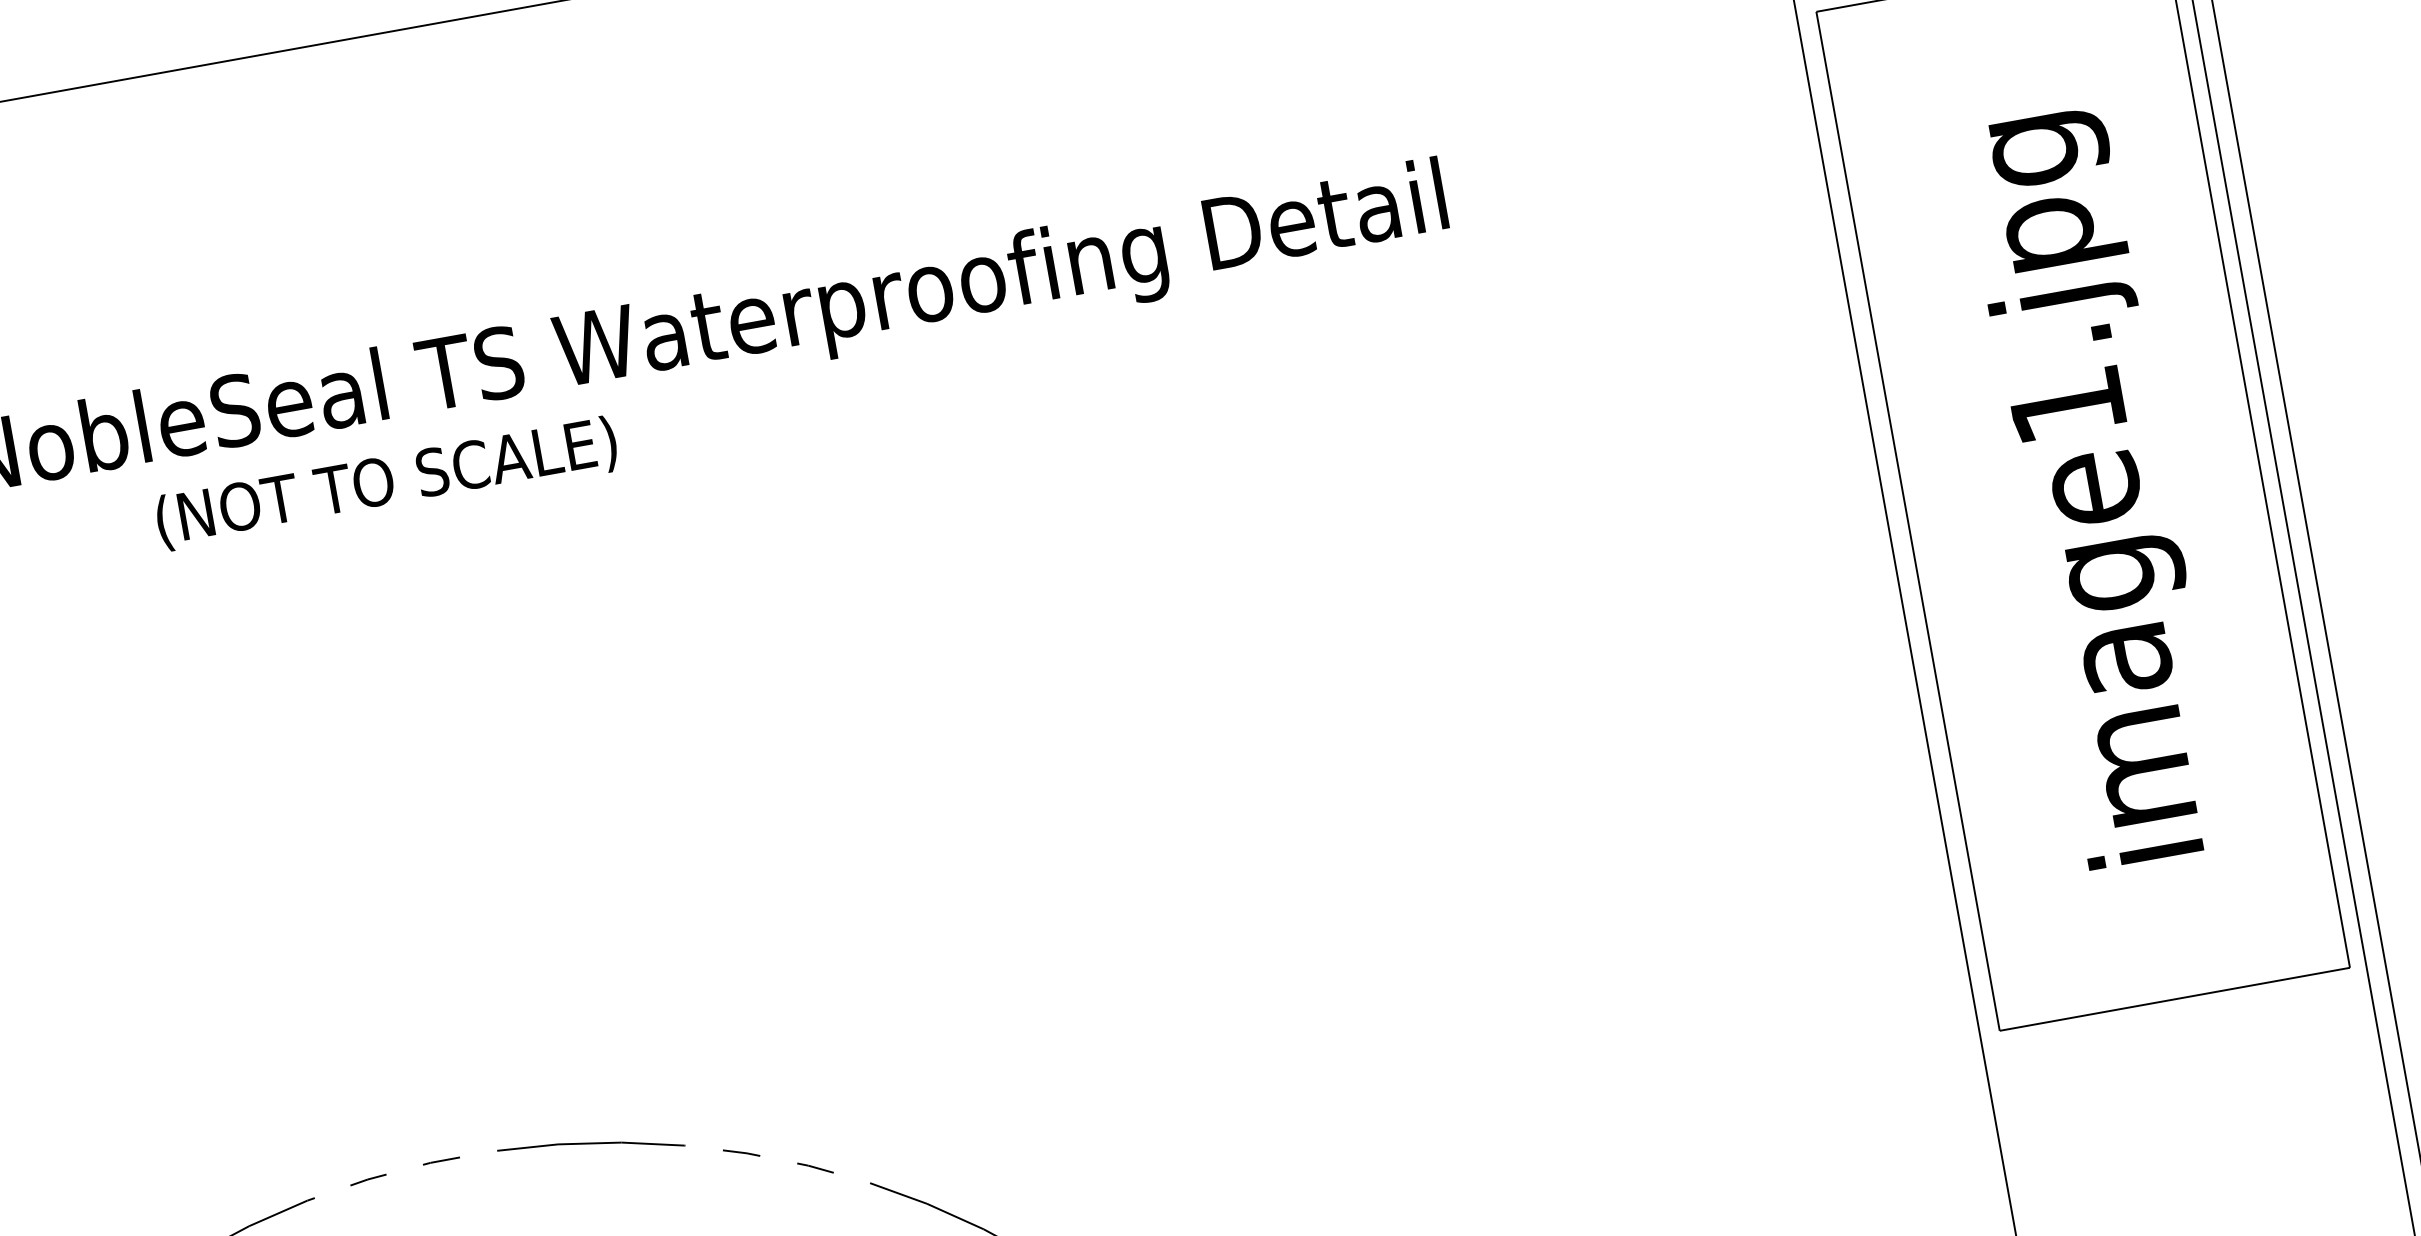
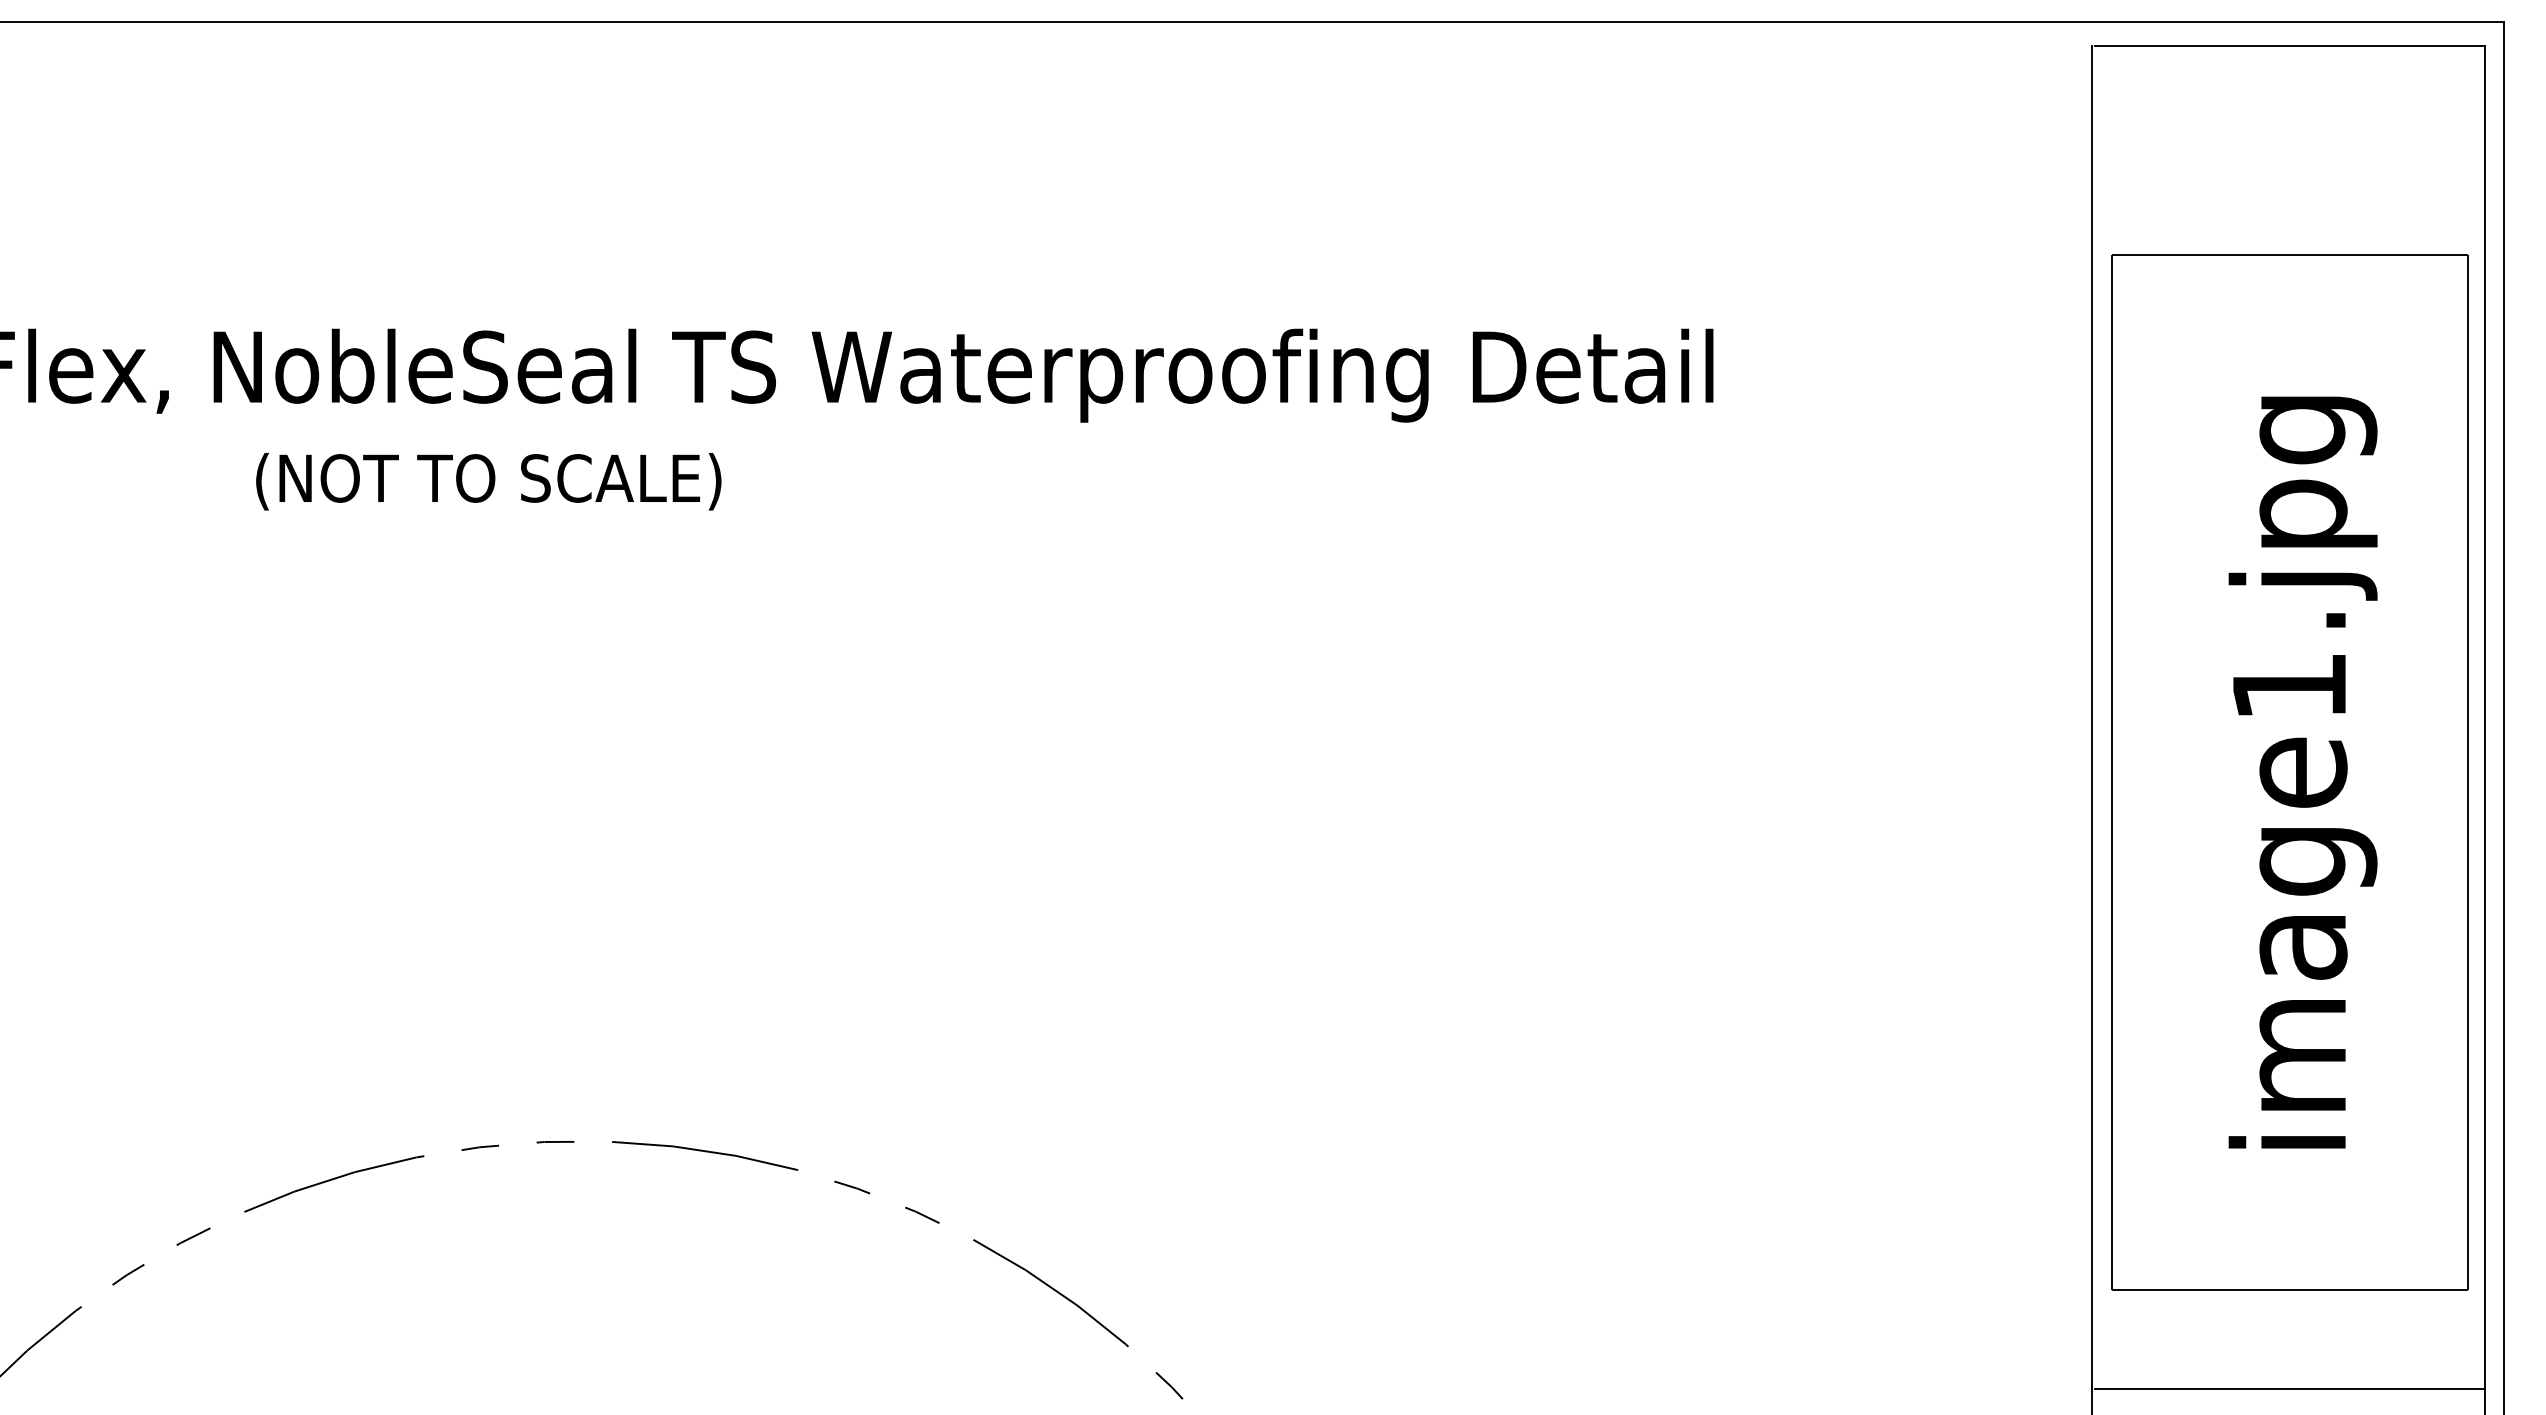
text: (386, 483) -> (488, 481), moved
line: (2191, 1097) -> (2289, 1389), added

